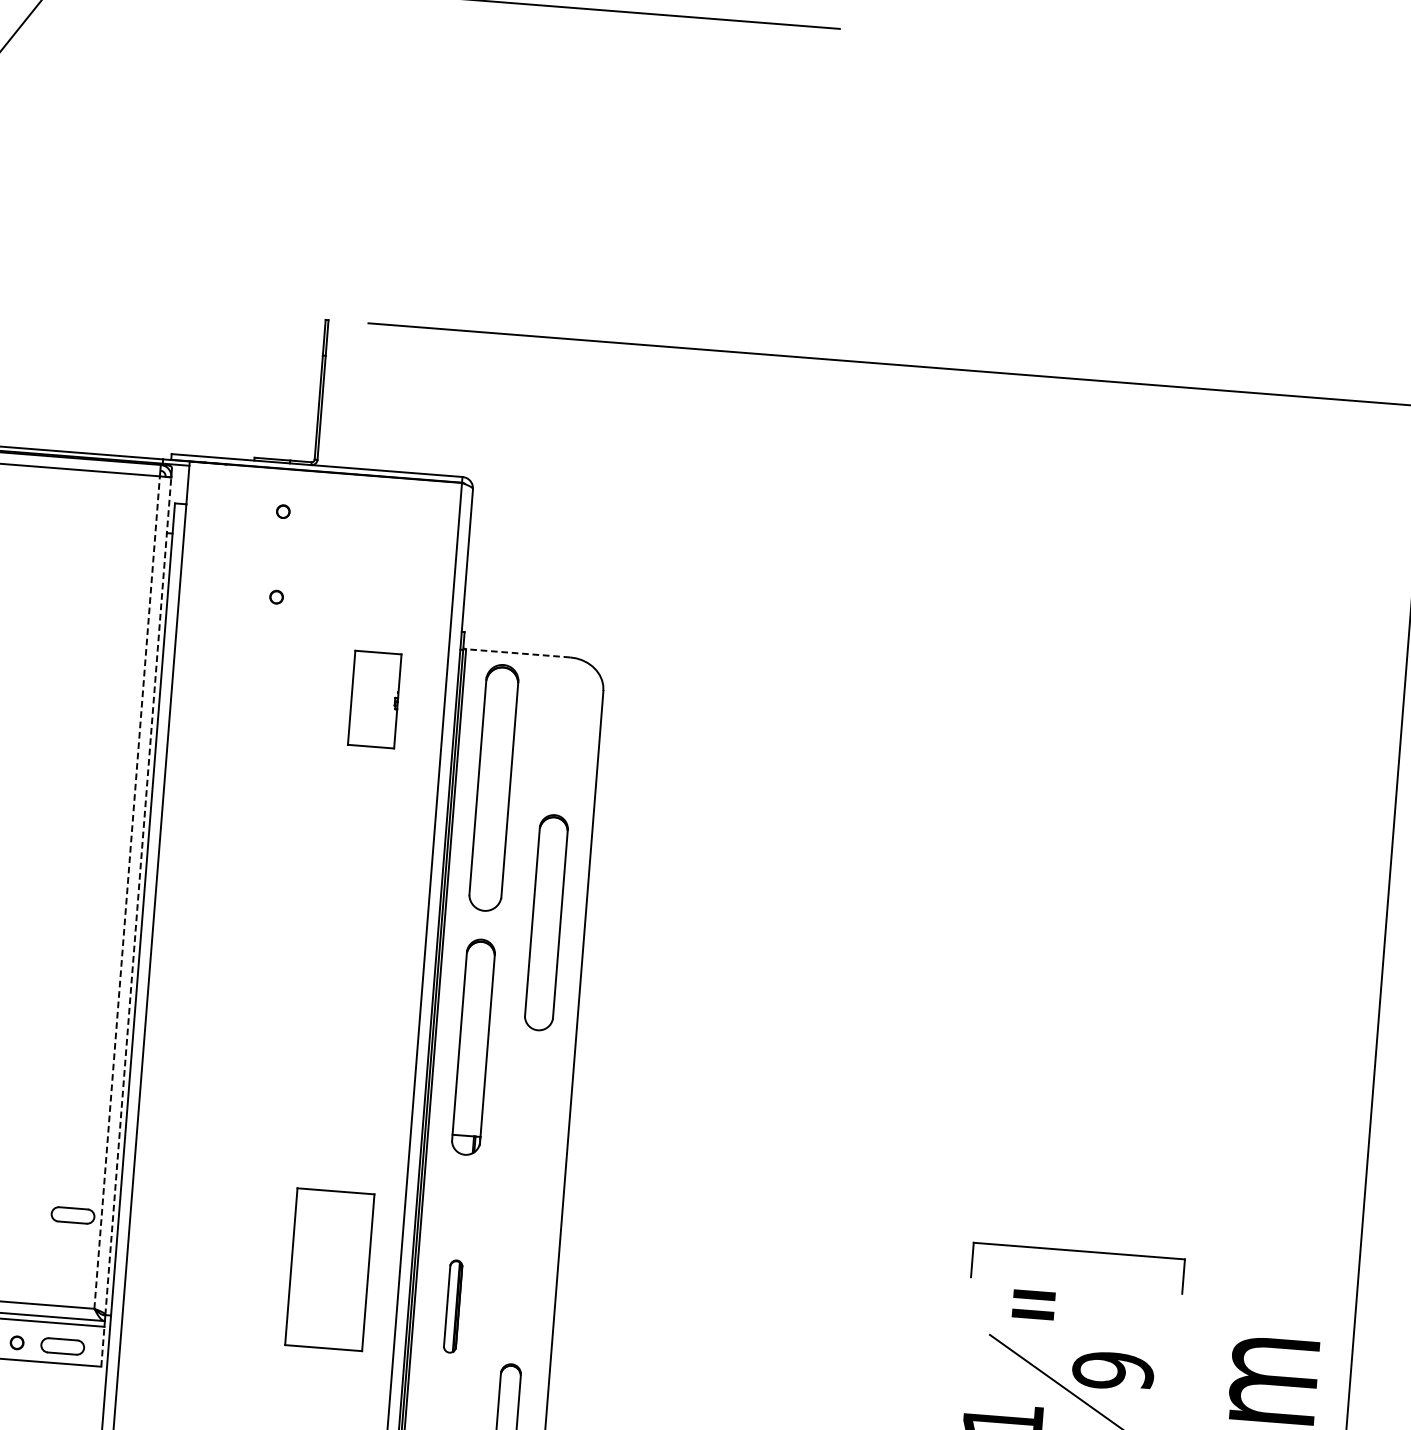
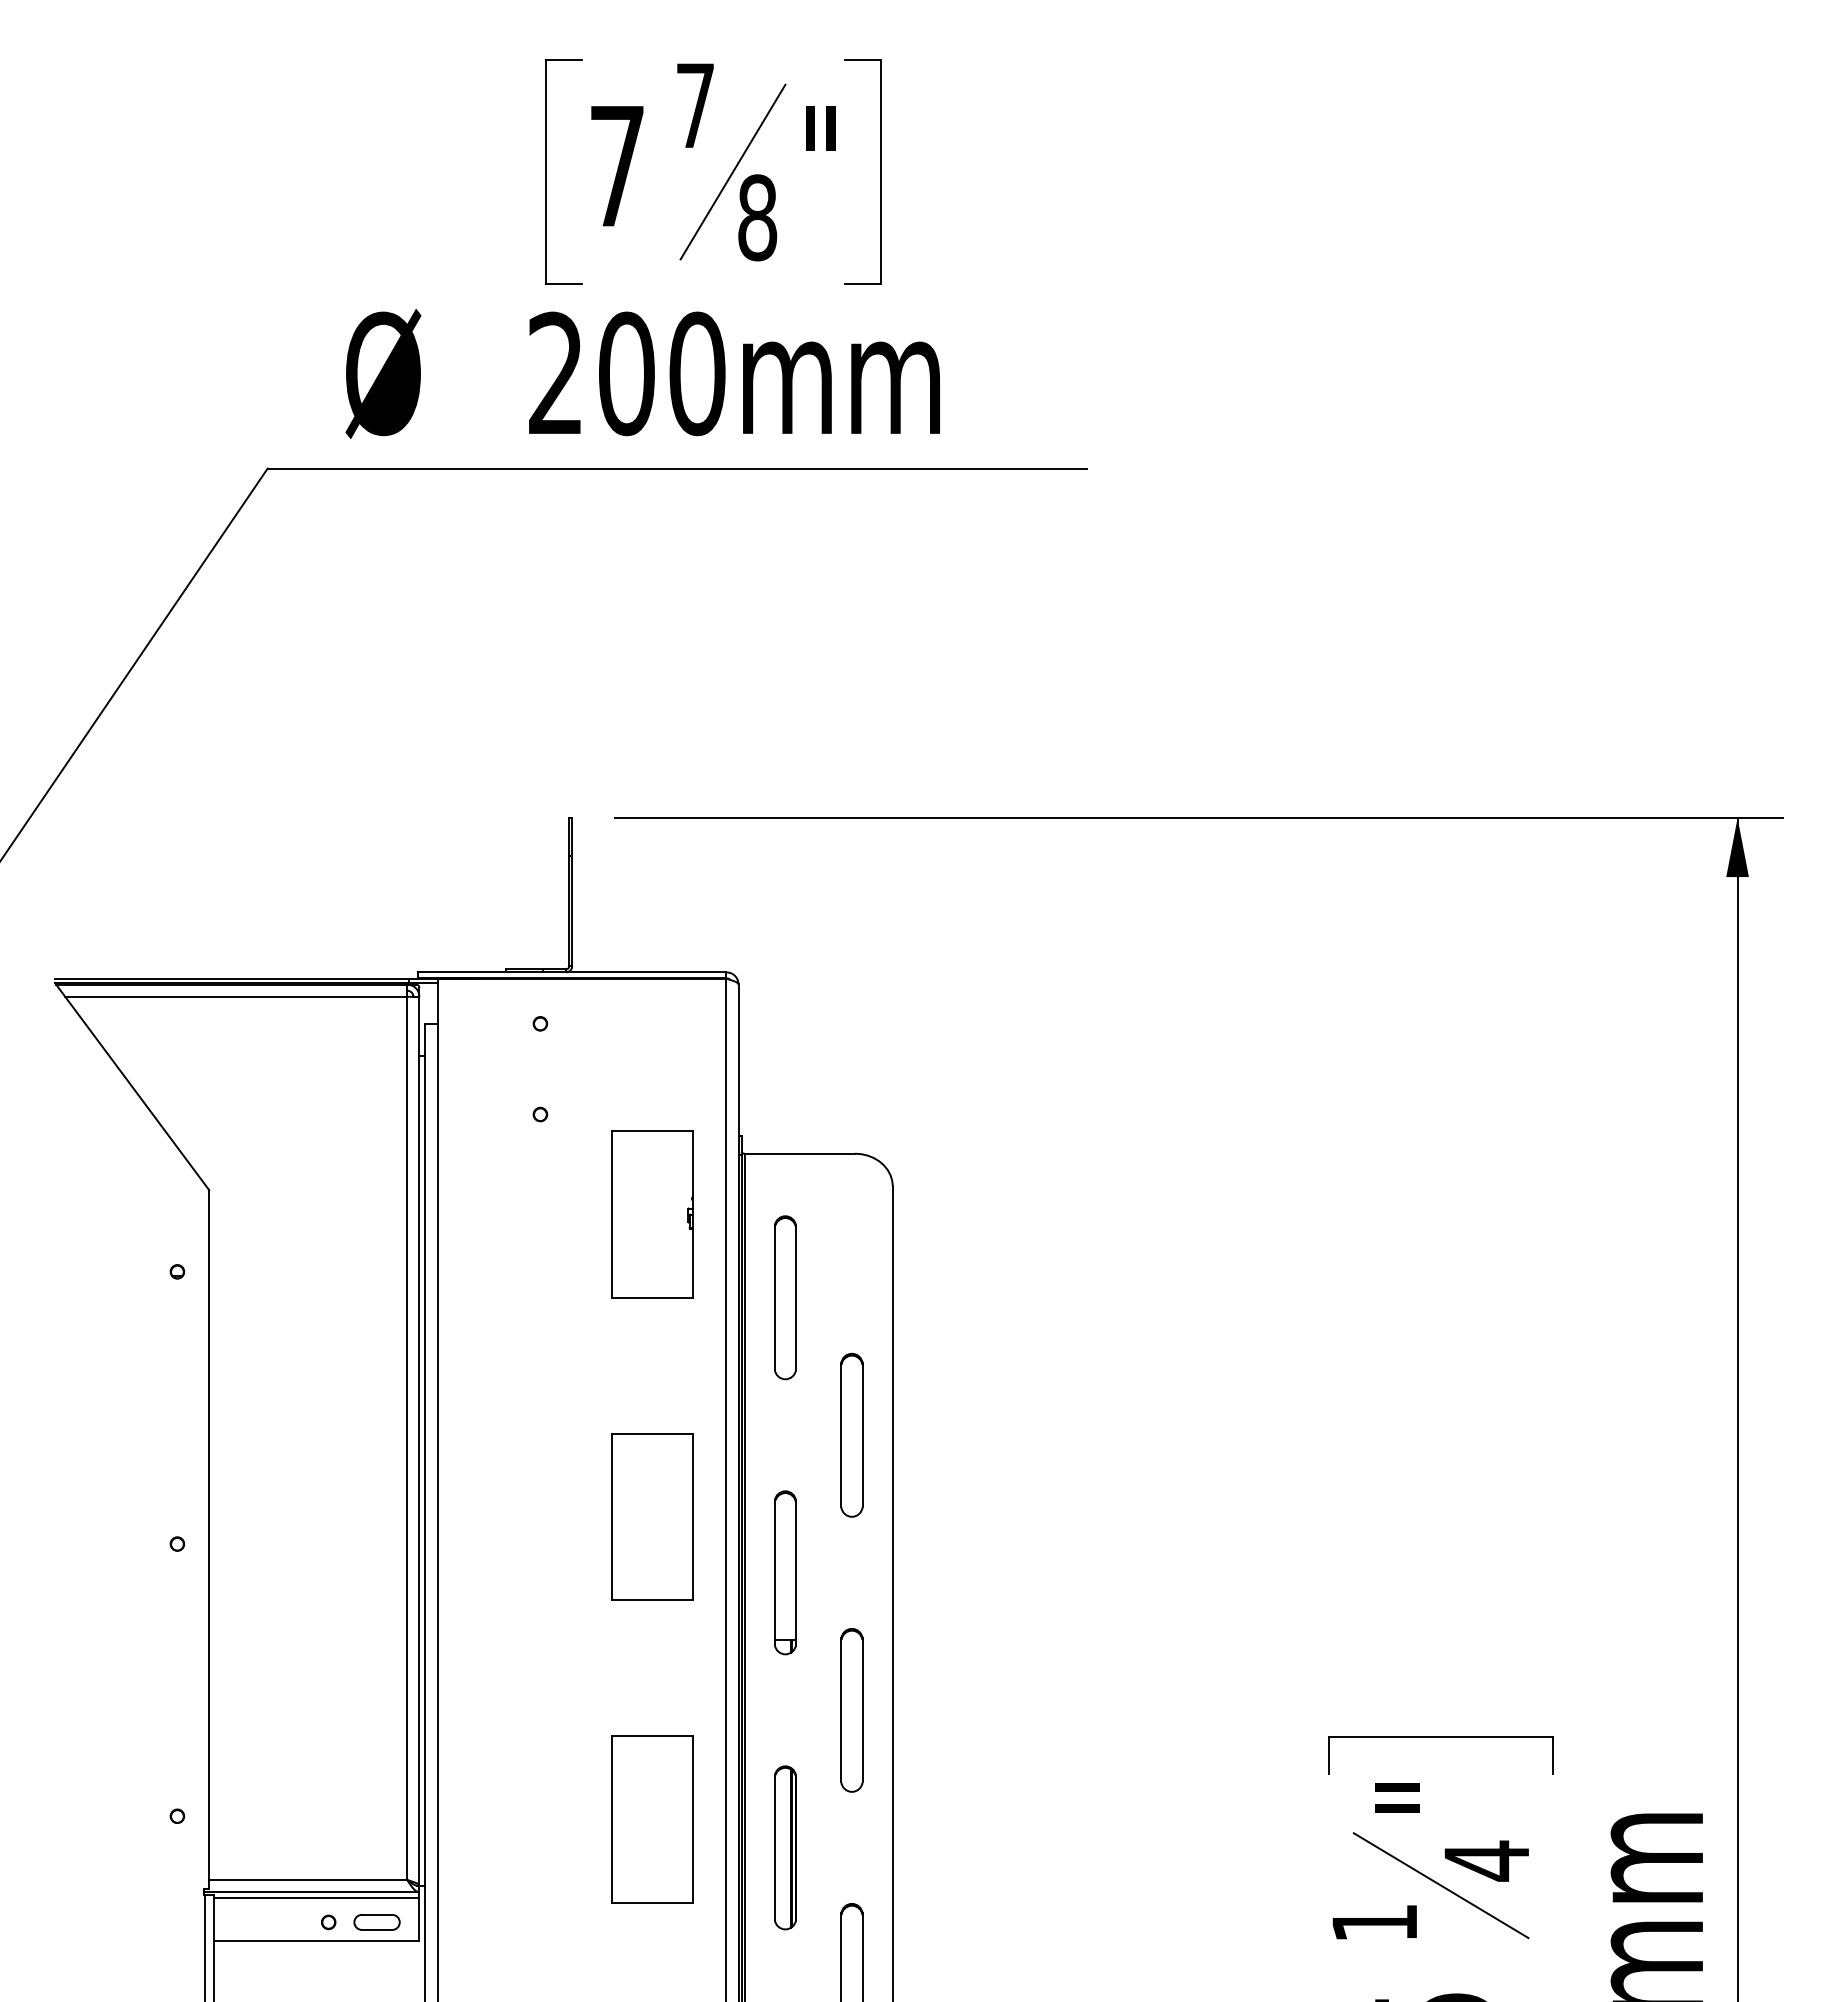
line: (517, 653) -> (799, 1153), dashed -> solid
part: (374, 699) -> (652, 1214), size x1.67
part: (494, 787) -> (785, 1297), size x0.62
line: (127, 892) -> (407, 1438), dashed -> solid
line: (138, 895) -> (419, 1440), dashed -> solid
part: (546, 921) -> (851, 1434), size x0.71
part: (352, 984) -> (652, 1516), added
part: (473, 1046) -> (785, 1572), size x0.71
part: (525, 1181) -> (851, 1710), added
part: (72, 1215) -> (376, 1783), removed
part: (453, 1306) -> (785, 1847), size x1.67
line: (103, 1345) -> (419, 1918), dashed -> solid
text: (1112, 1370) -> (1486, 1860), 9 -> 4

